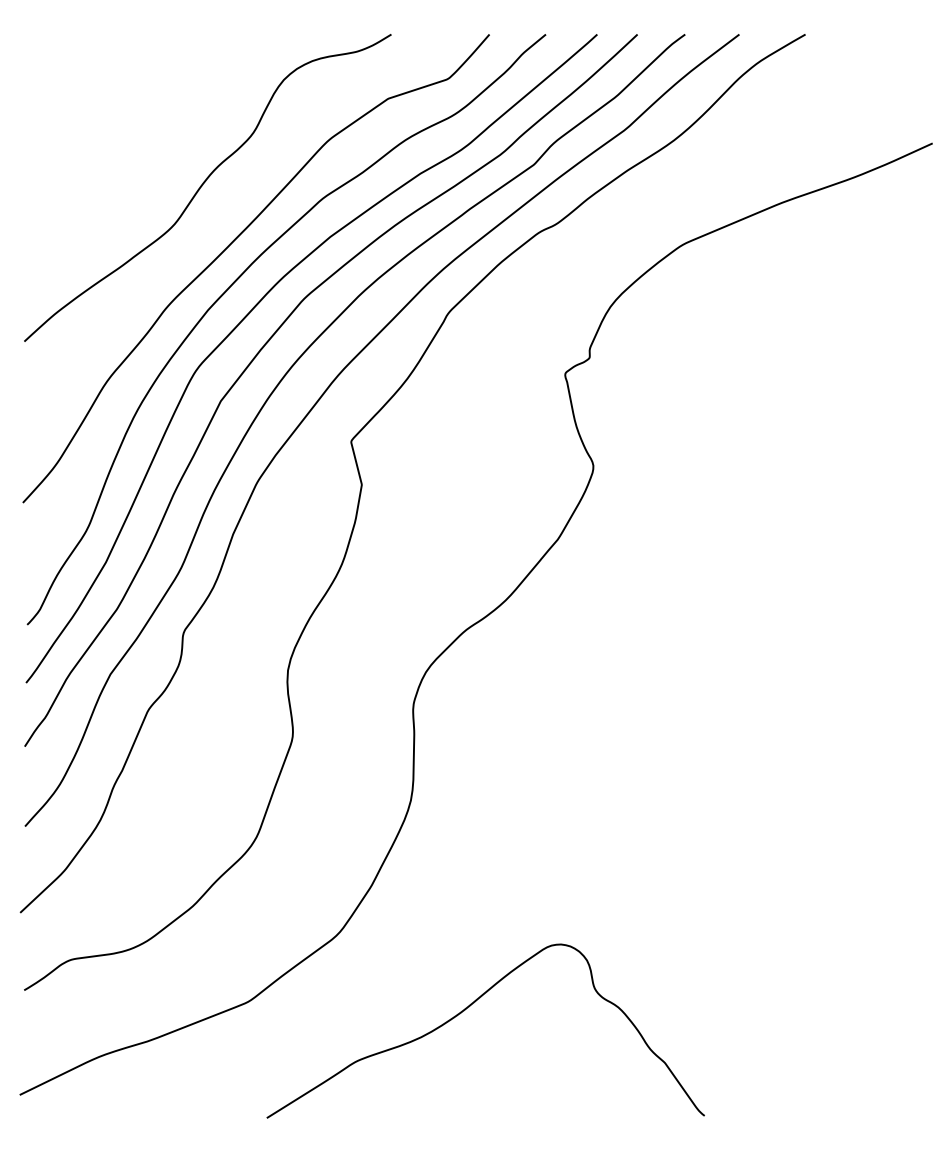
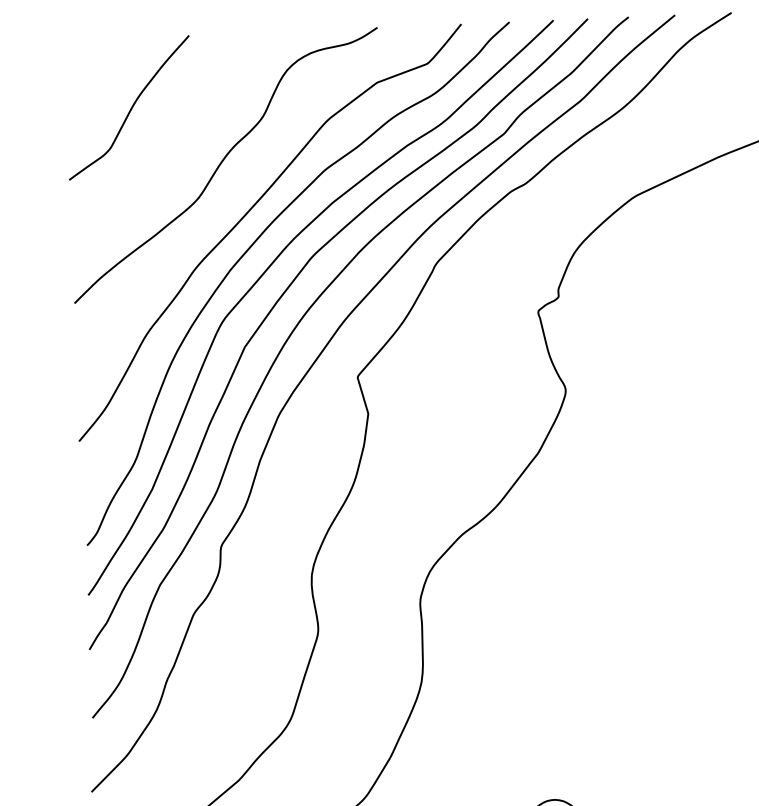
curve: (99, 116) -> (130, 108), added

